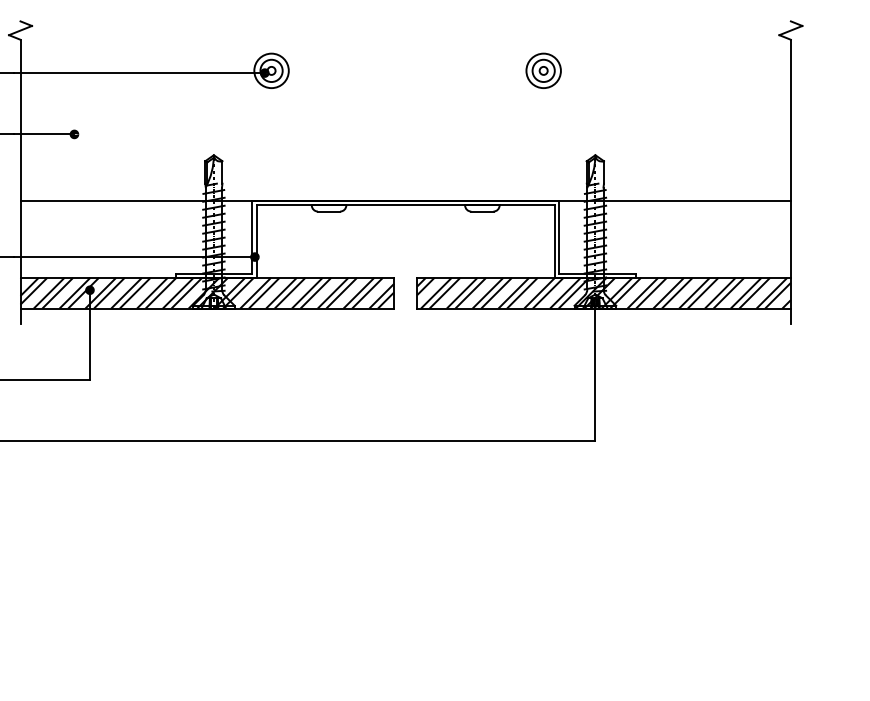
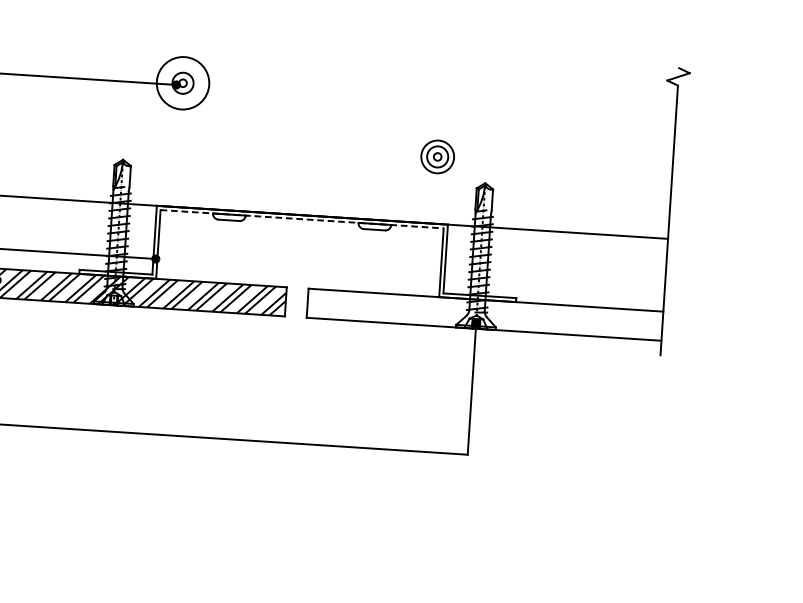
circle: (271, 70) -> (183, 82), size x1.6
part: (543, 70) -> (437, 156), moved
line: (406, 205) -> (302, 219), solid -> dashed
hatch: (603, 292) -> (484, 314), removed

